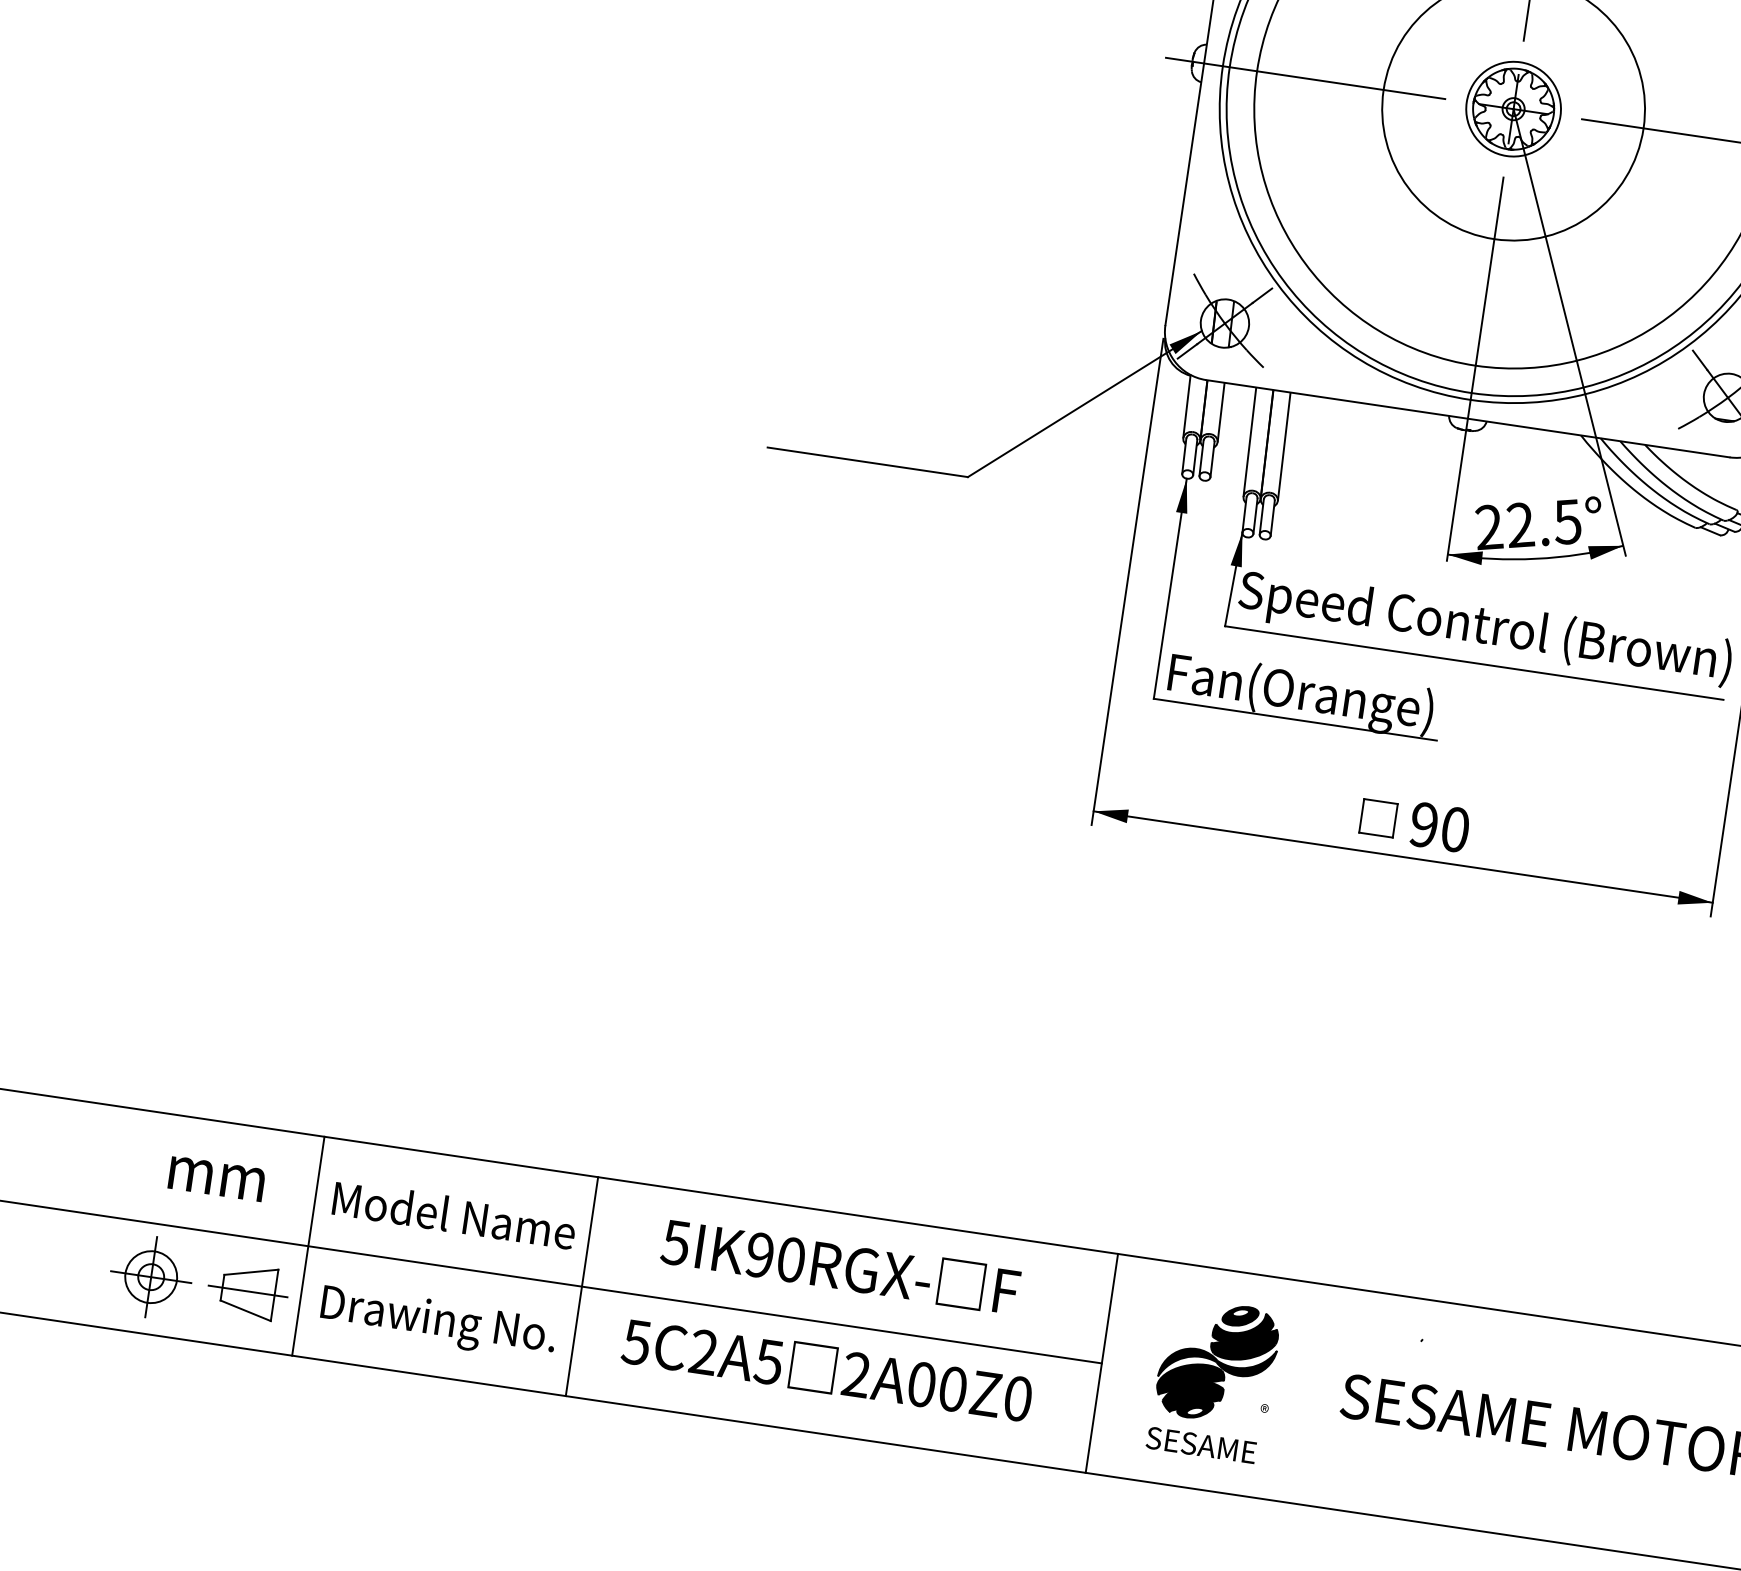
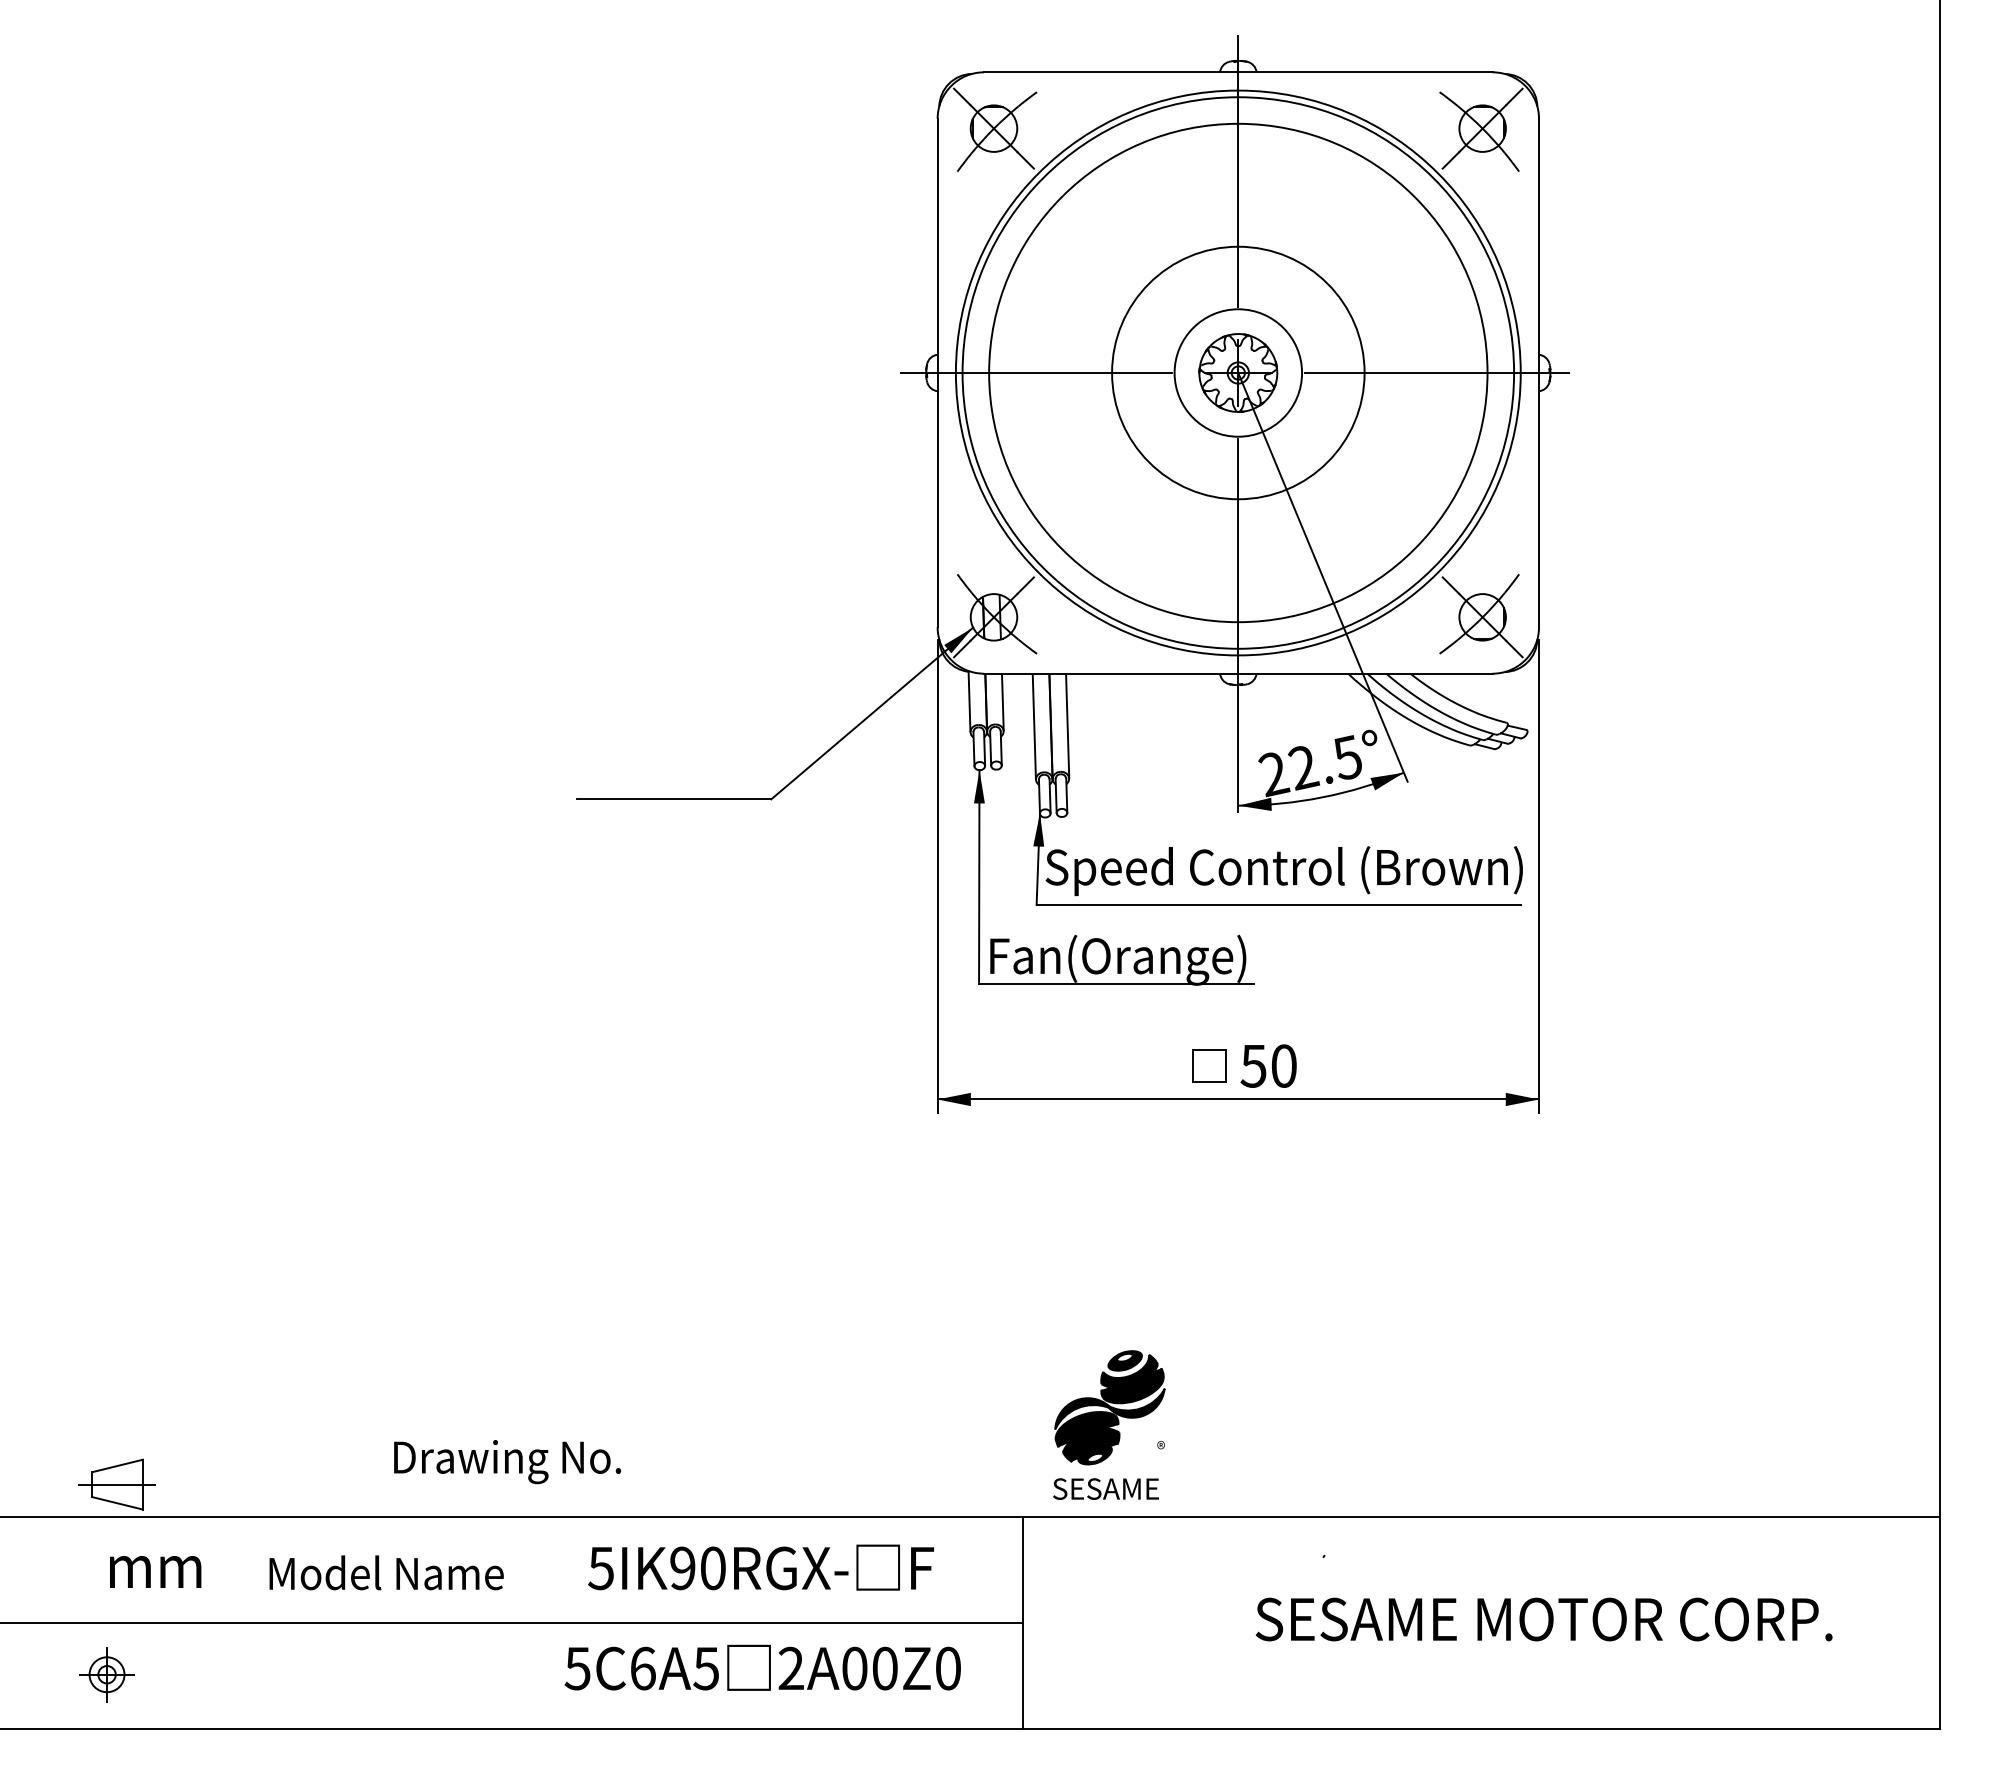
circle: (1512, 108) -> (1237, 372), size x1.4
text: (1423, 824) -> (1253, 1065), 90 -> 50
line: (308, 1245) -> (252, 1622), removed
part: (150, 1276) -> (106, 1674), size x0.7
line: (581, 1285) -> (517, 1622), removed
part: (247, 1291) -> (116, 1484), moved
text: (438, 1323) -> (507, 1462), moved
text: (703, 1352) -> (642, 1668), 5C2A5 -> 5C6A5
part: (1214, 1379) -> (1109, 1424), moved

